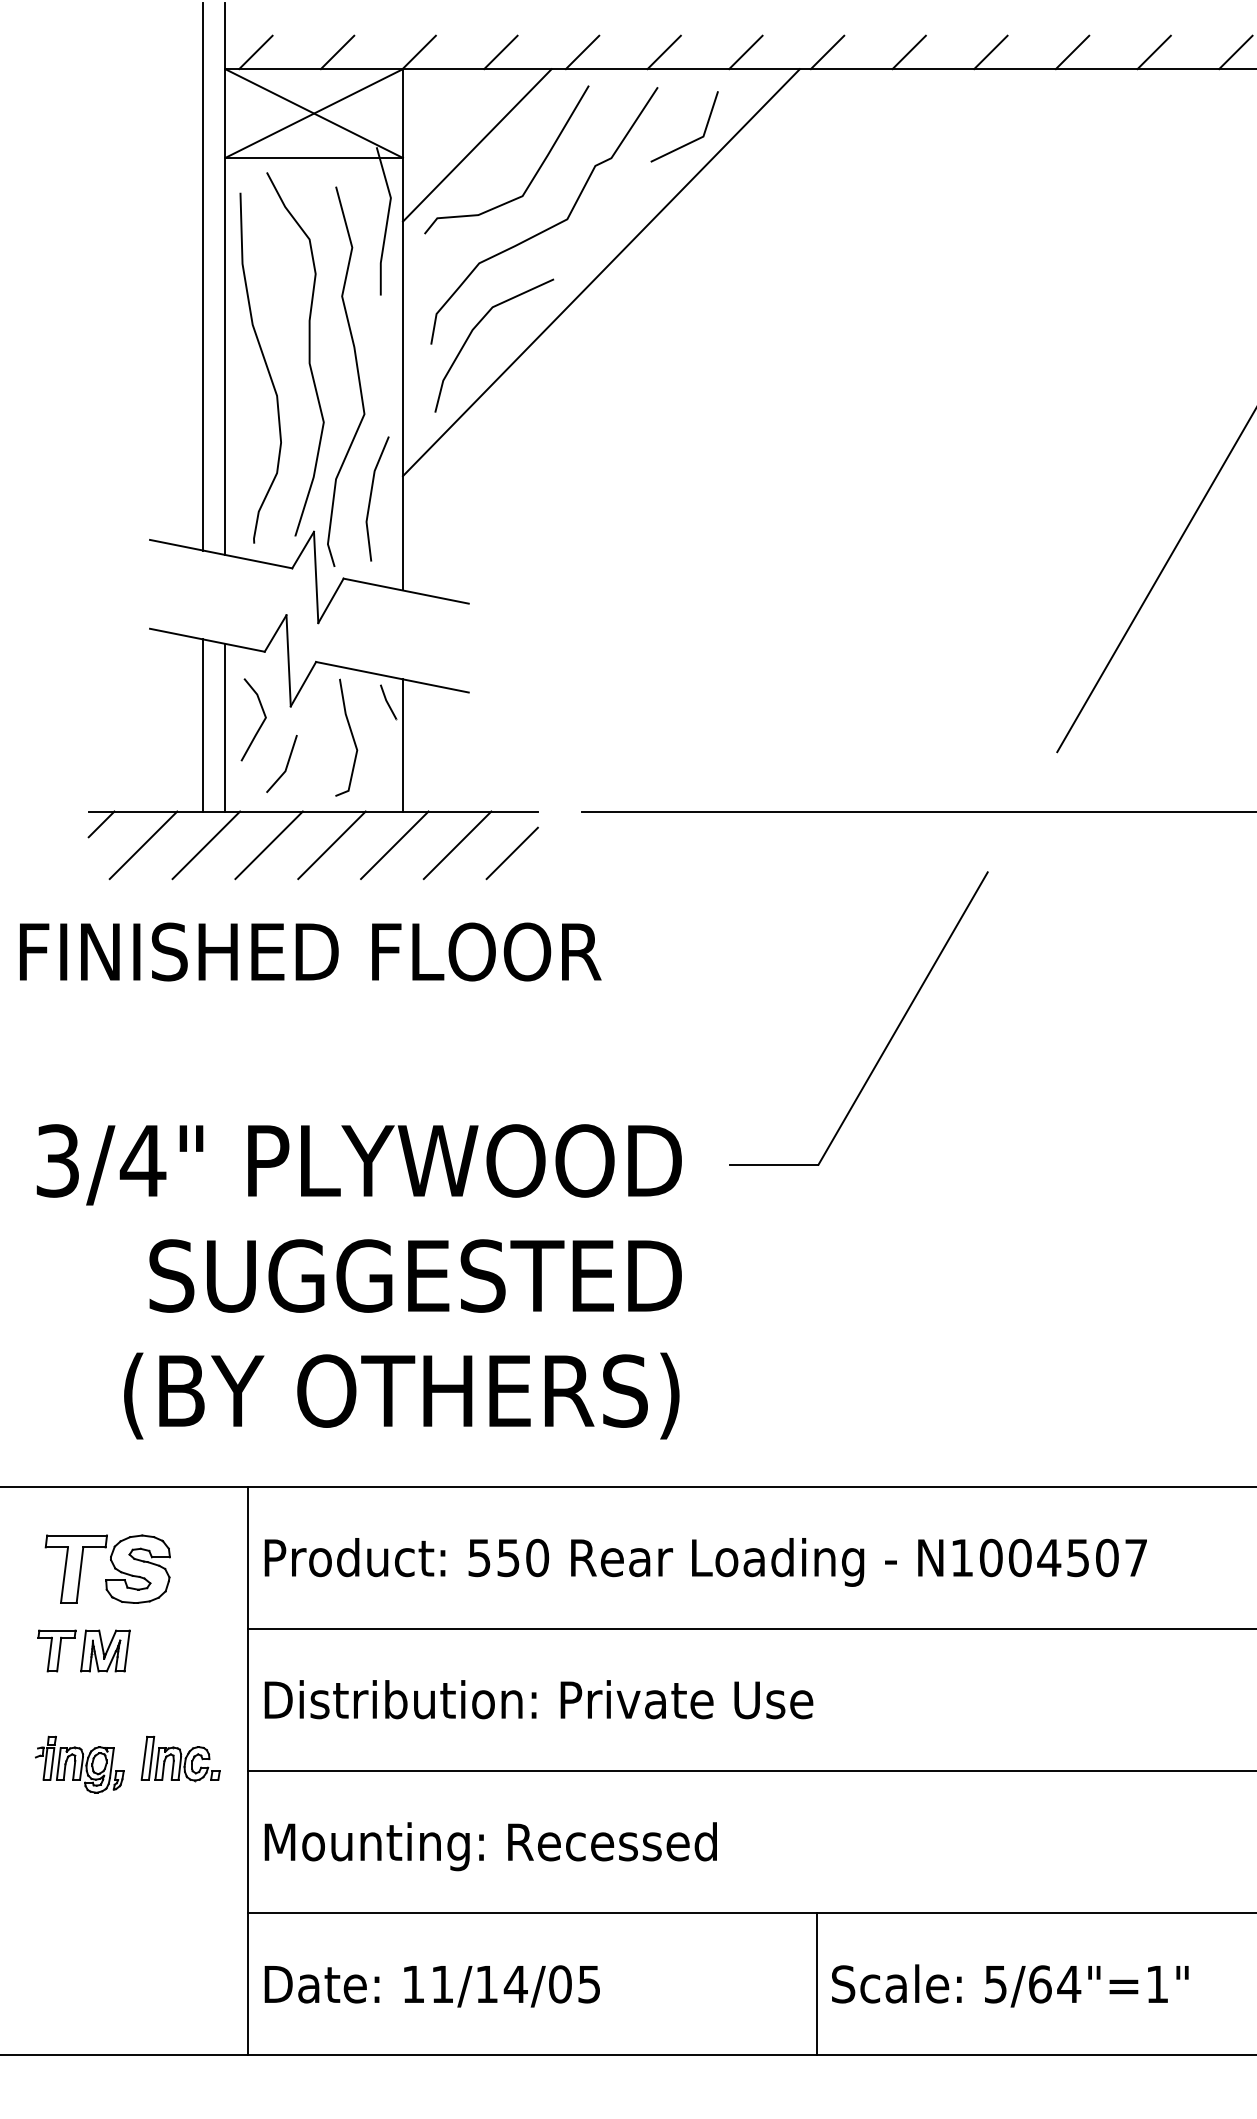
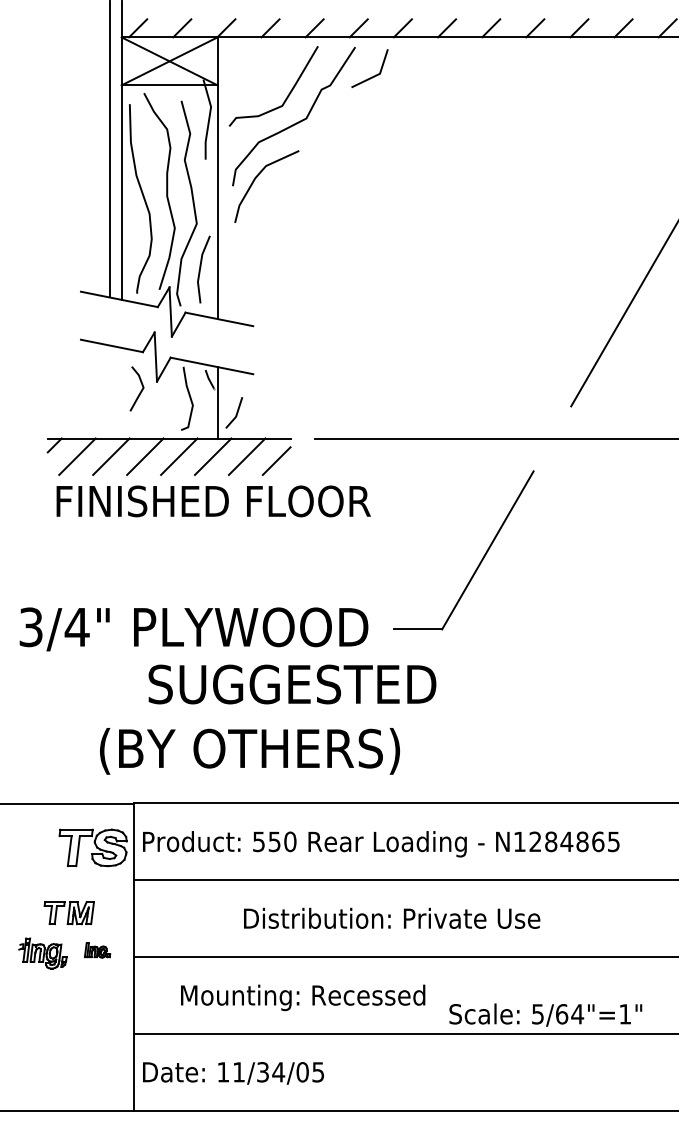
line: (476, 145) -> (257, 78), removed
line: (600, 272) -> (324, 147), removed
line: (202, 724) -> (109, 391), removed
line: (225, 726) -> (121, 392), removed
line: (286, 763) -> (236, 412), moved
text: (310, 952) -> (213, 501), moved
text: (415, 1276) -> (292, 684), moved
text: (400, 1396) -> (249, 751), moved
text: (1063, 1557) -> (574, 841), N1004507 -> N1284865
part: (106, 1568) -> (92, 847), moved
part: (82, 1651) -> (68, 913), moved
text: (539, 1697) -> (392, 917), moved
part: (180, 1759) -> (97, 950), size x0.6
text: (491, 1846) -> (303, 997), moved
line: (817, 1982) -> (441, 1071), removed
text: (486, 1984) -> (262, 1072), 11/14/05 -> 11/34/05
text: (1009, 1984) -> (545, 1014), moved

